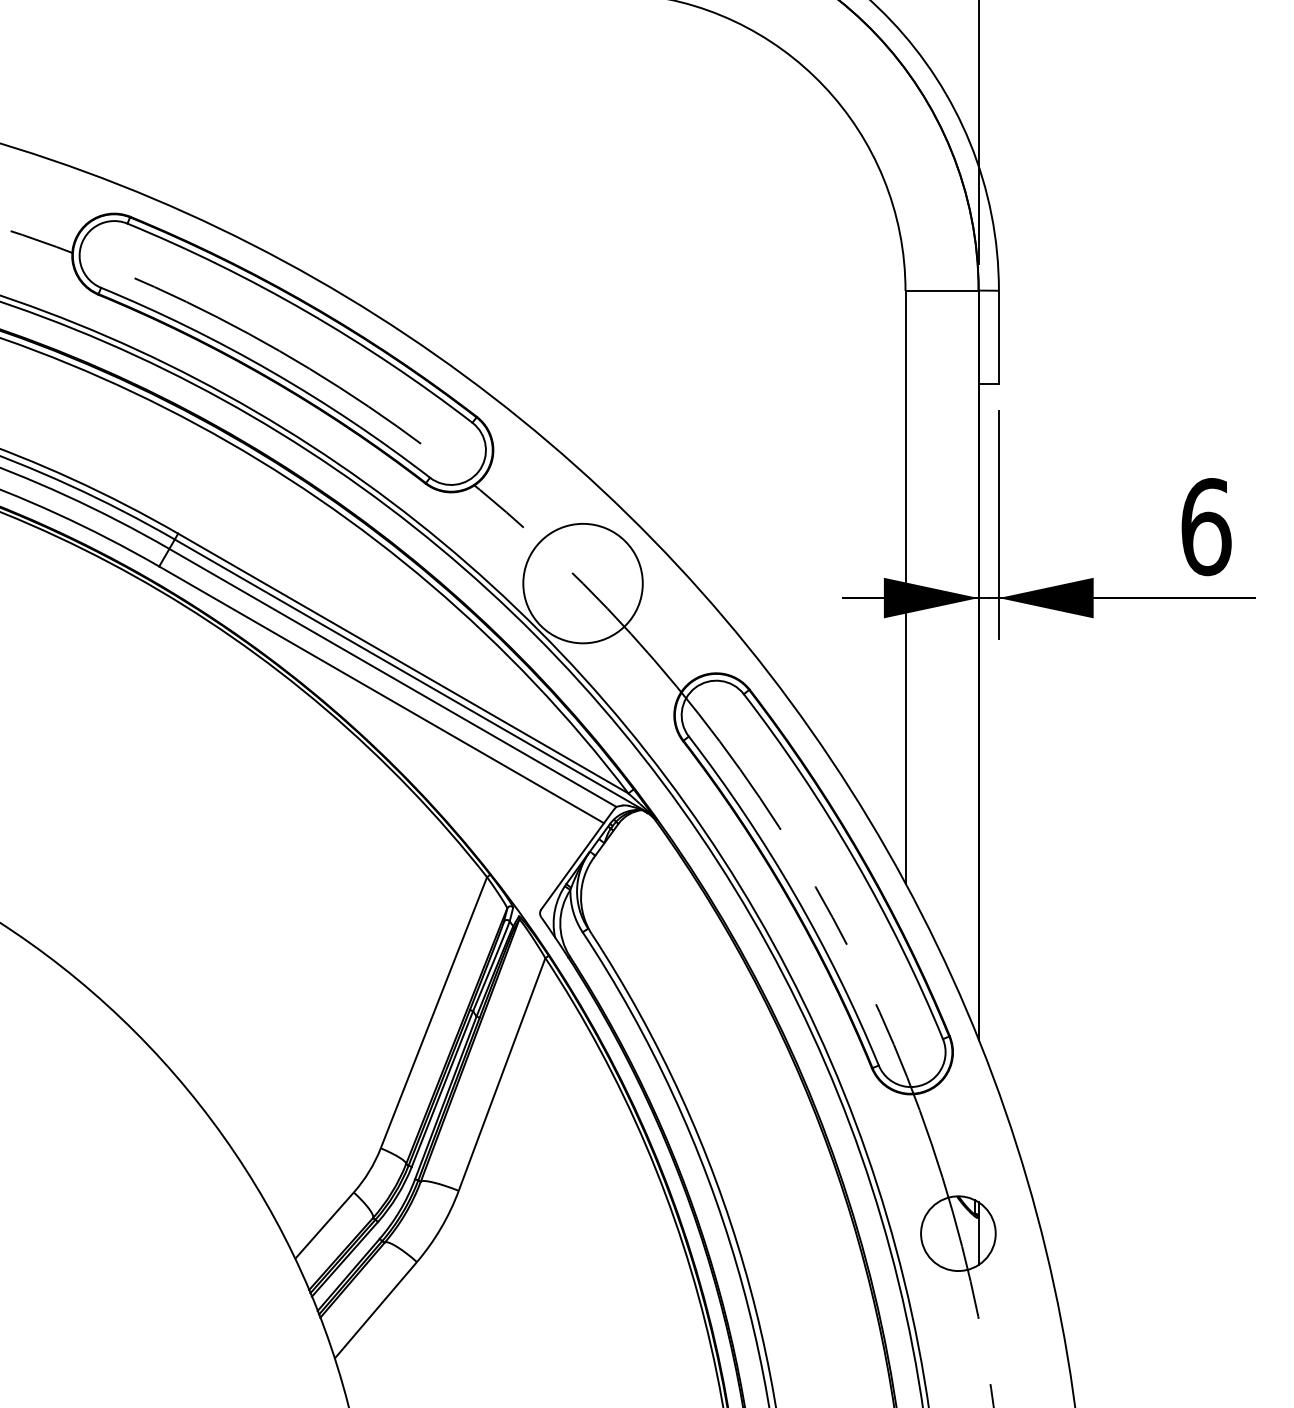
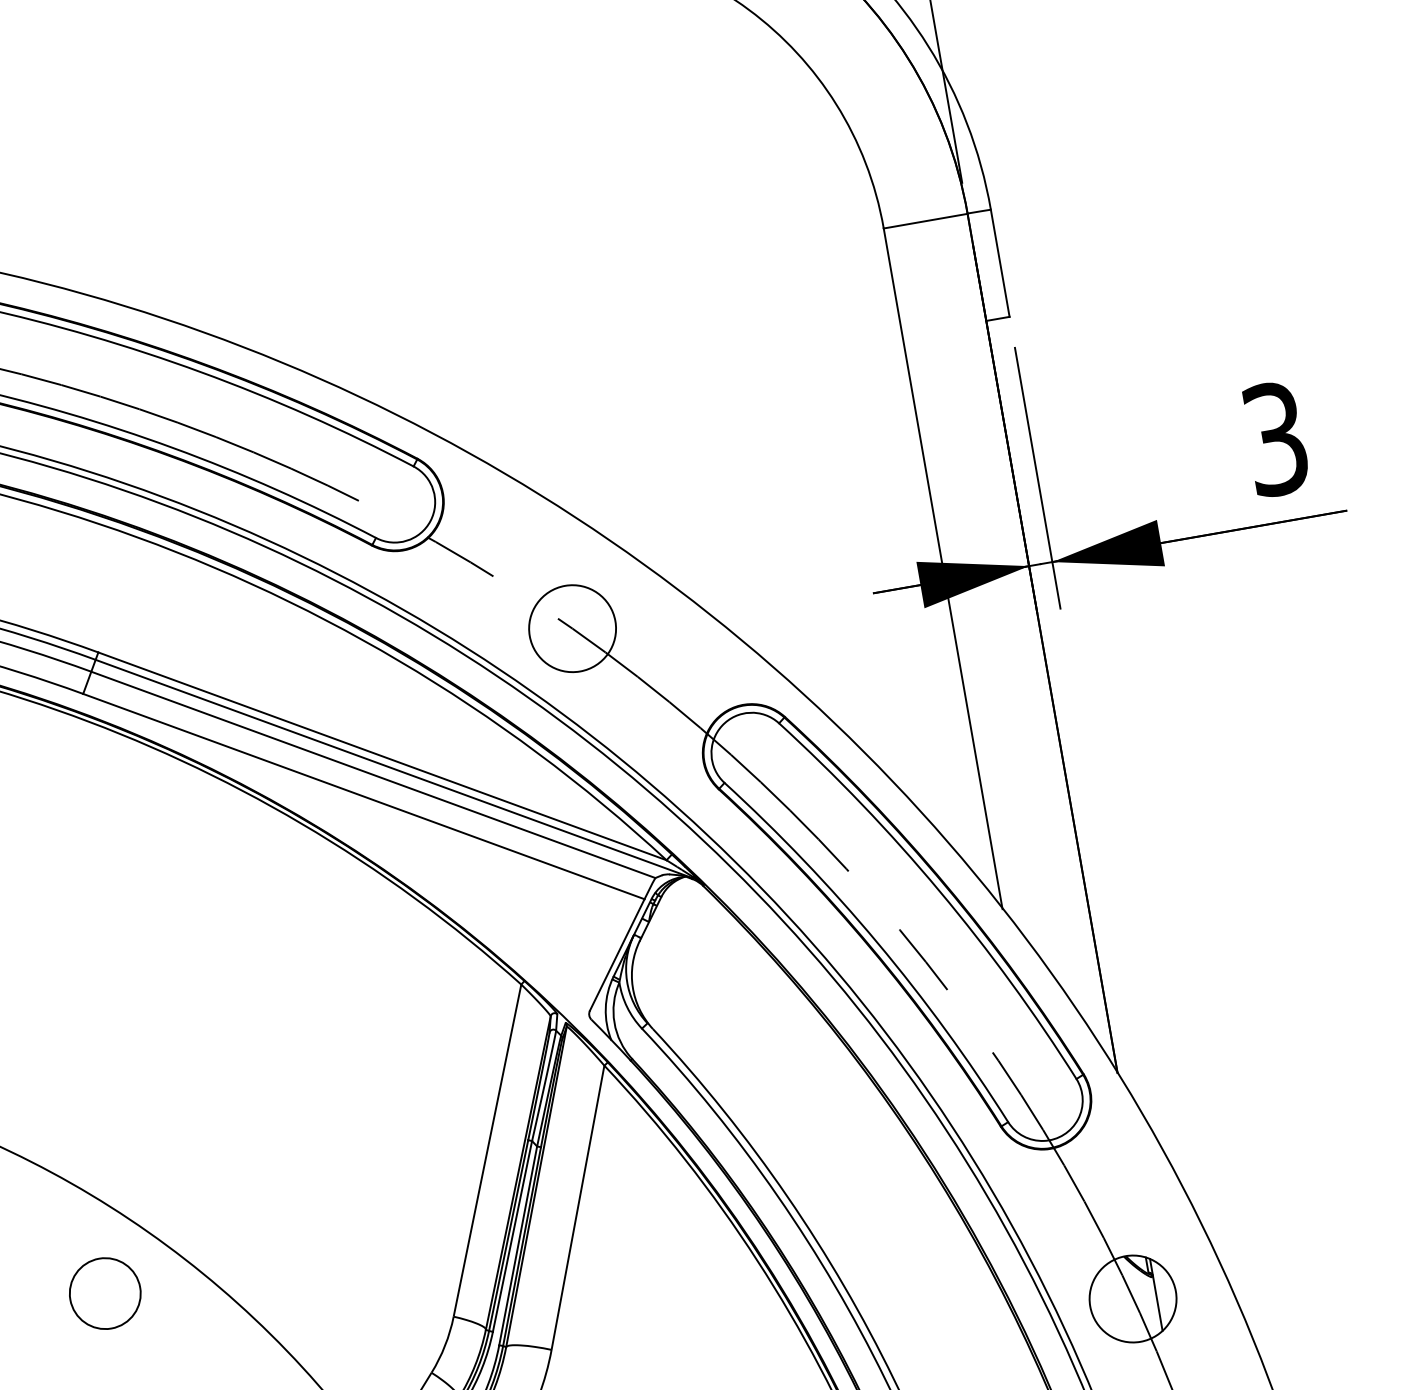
text: (1206, 527) -> (1276, 439), 6 -> 3
circle: (582, 583) -> (571, 628), size x0.62
circle: (89, 1077) -> (105, 1293), added

